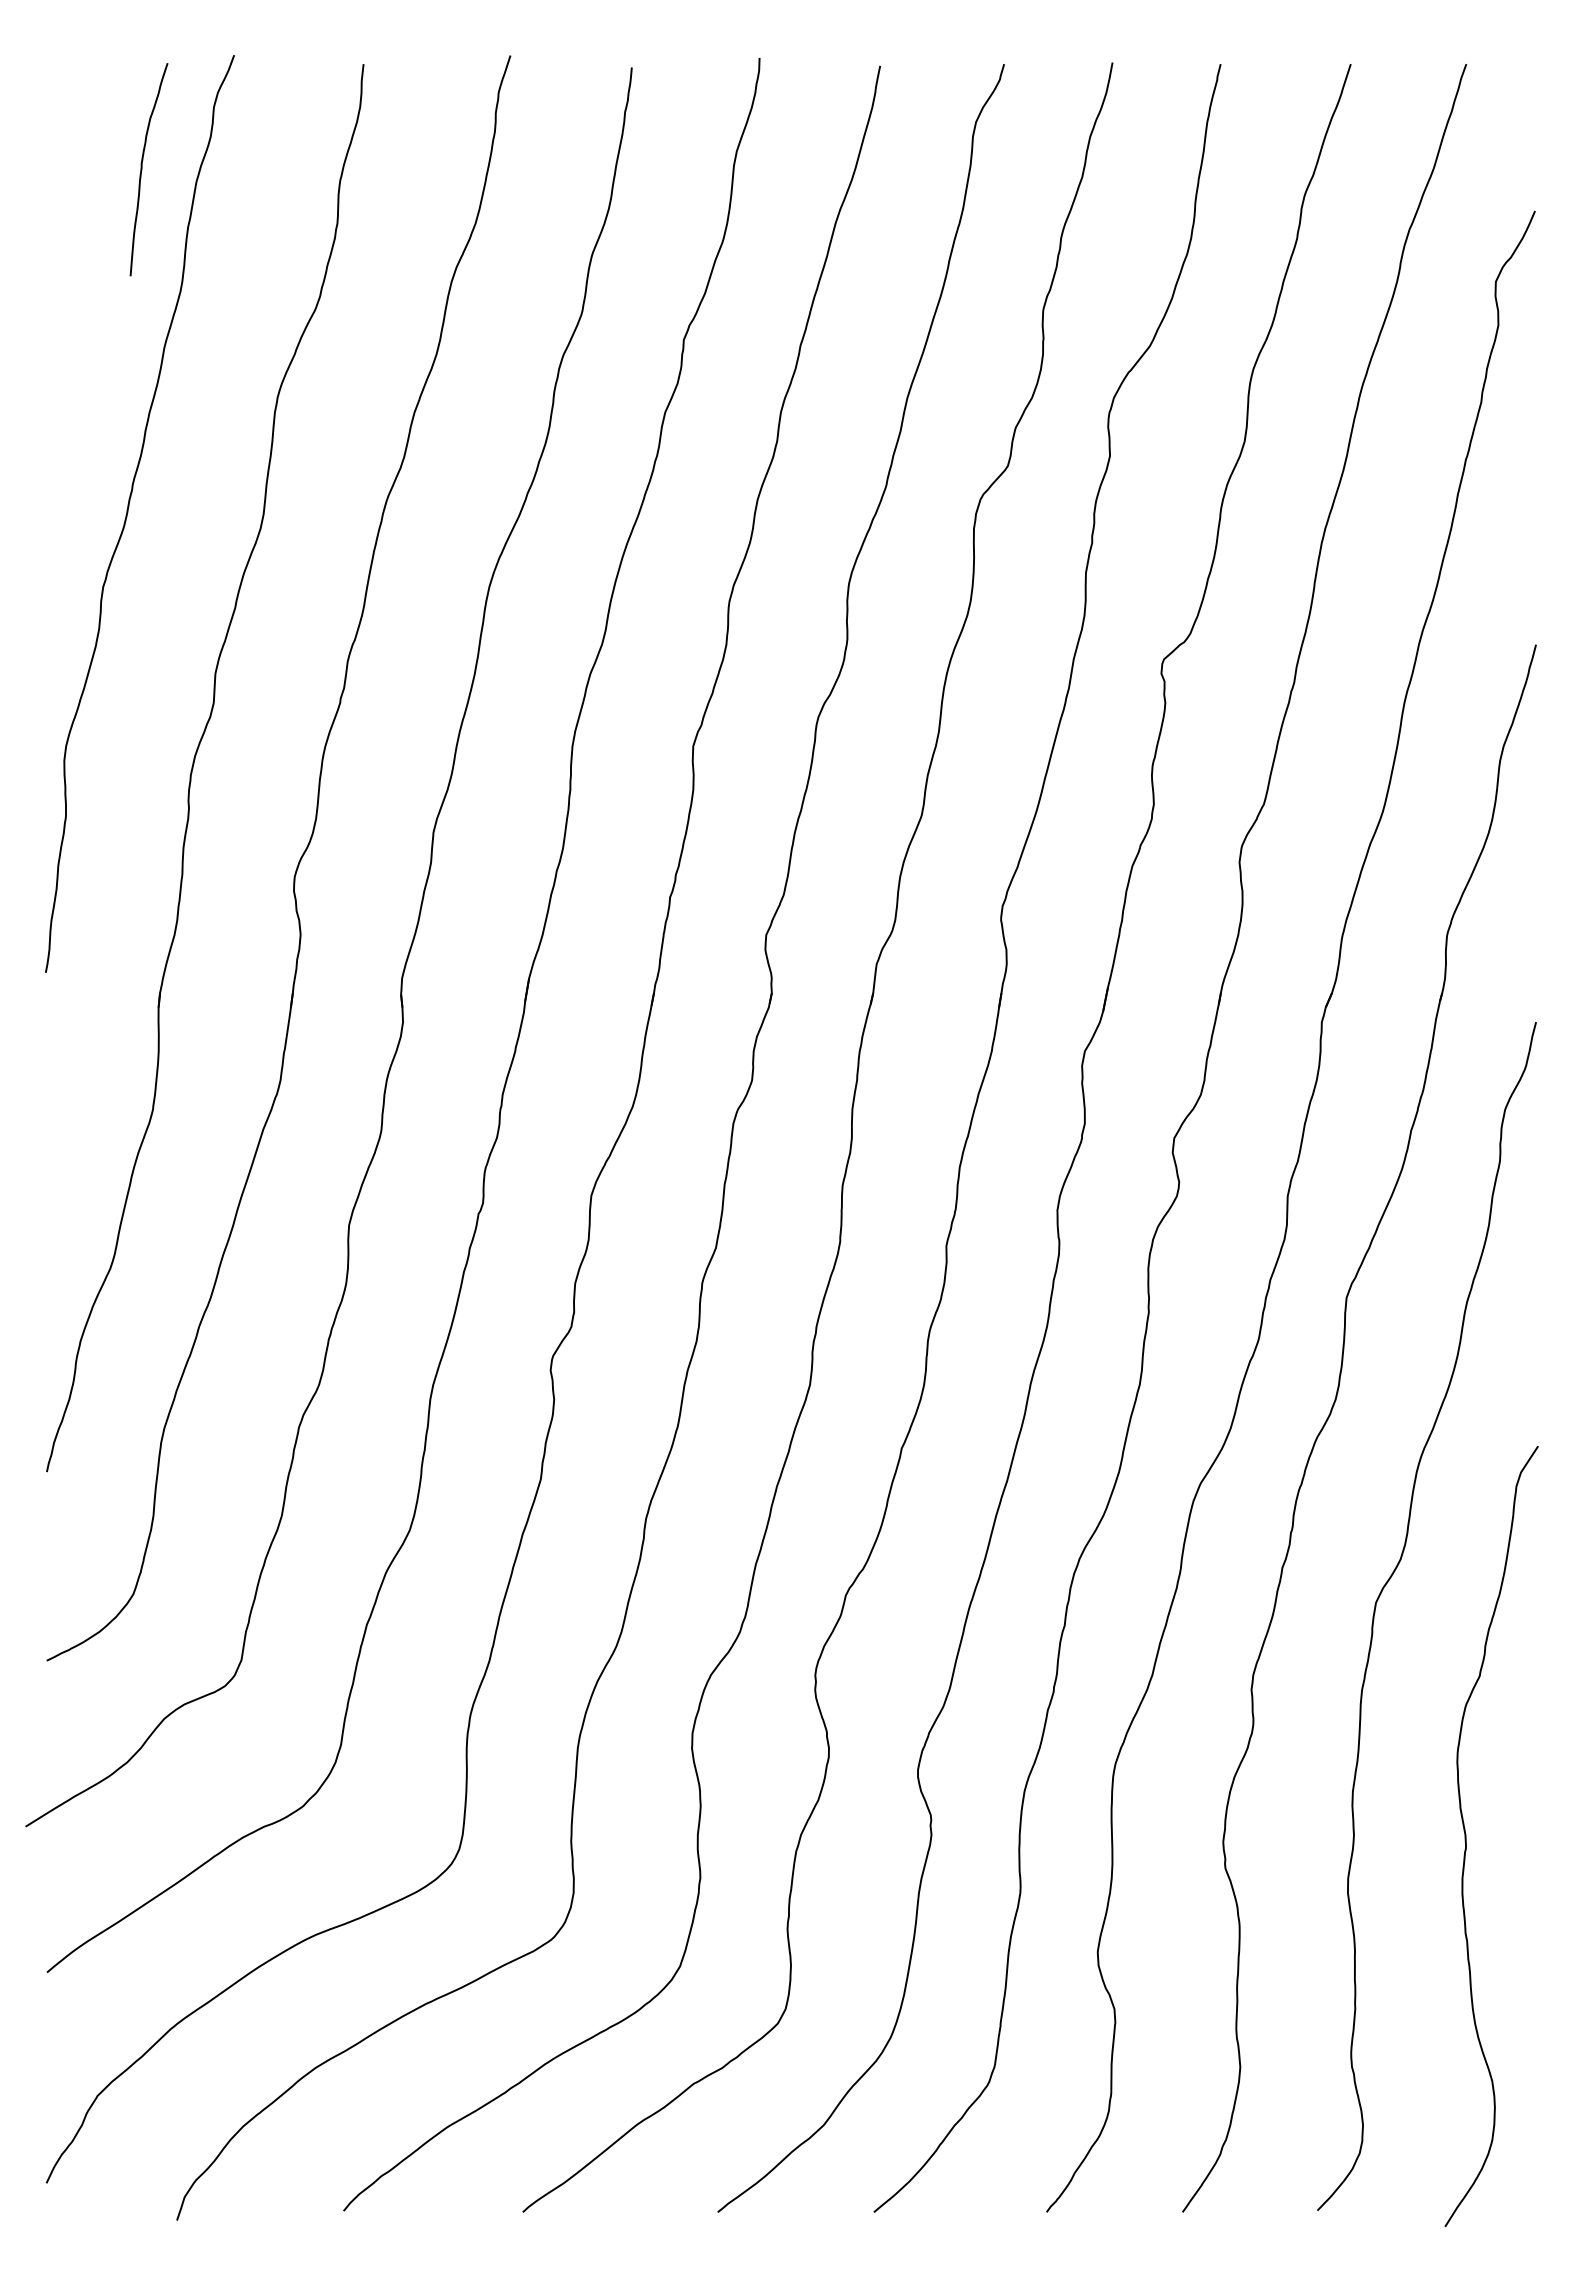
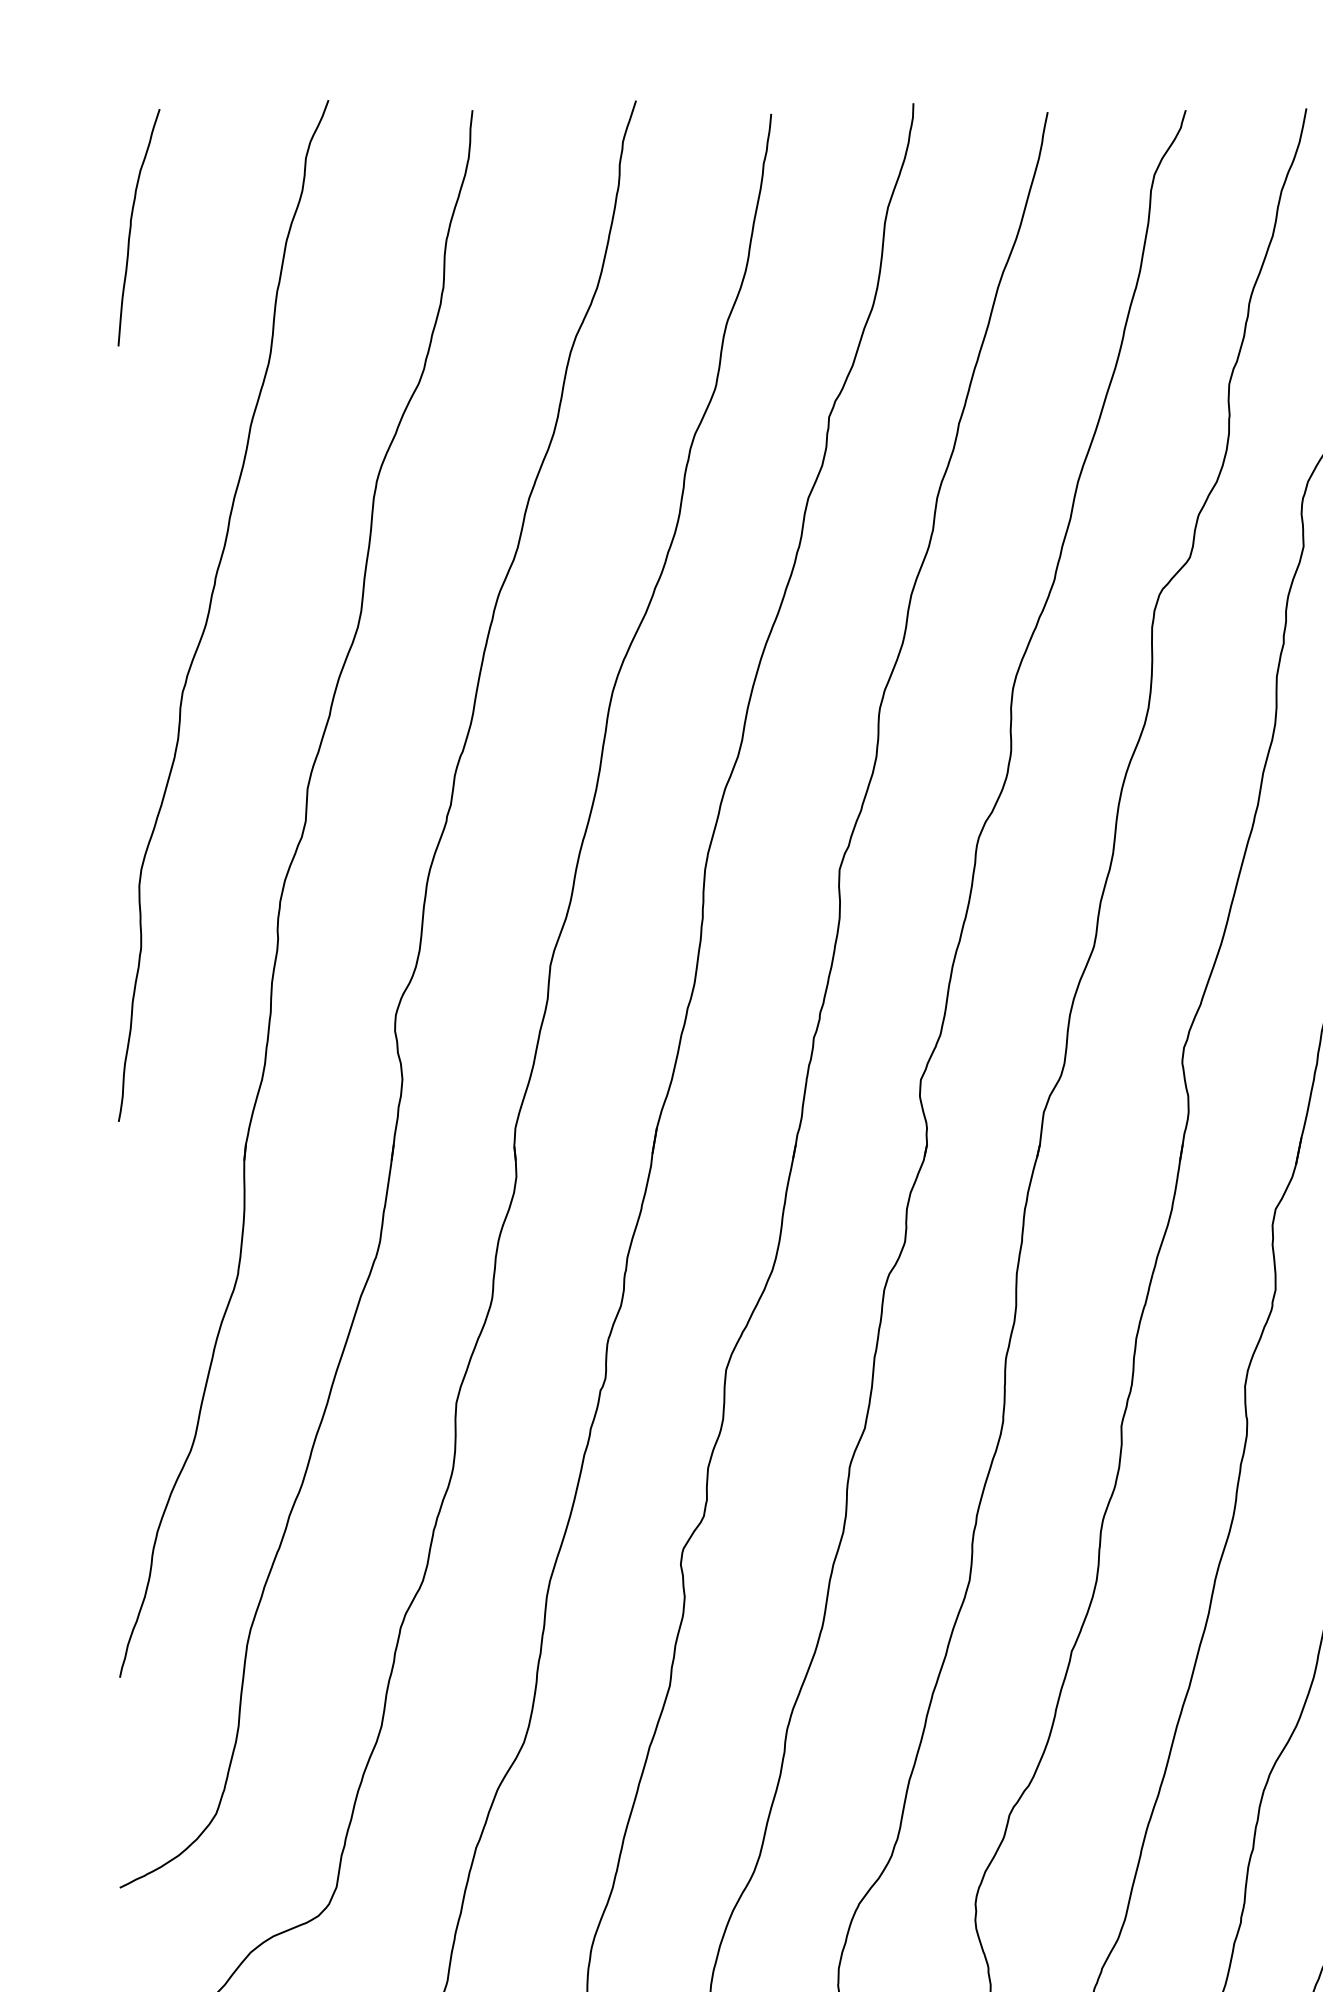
curve: (142, 169) -> (131, 227), moved

